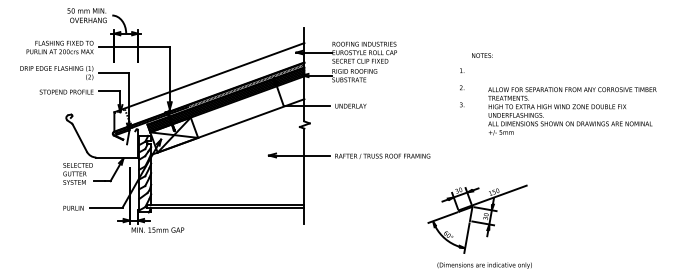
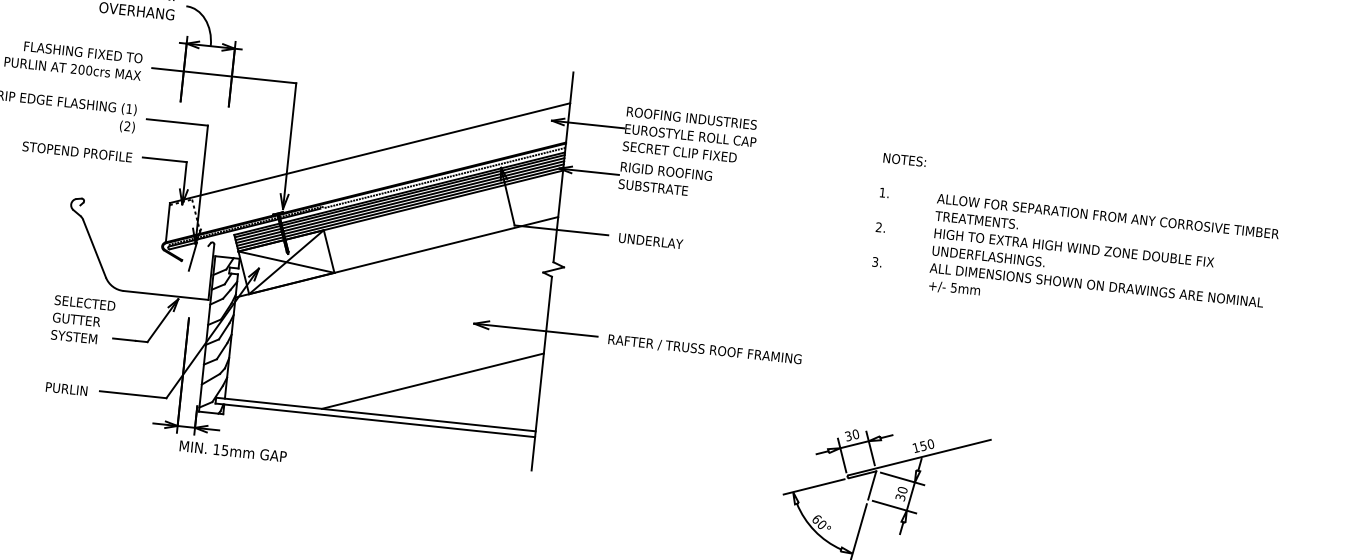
text: (482, 55) -> (904, 159), moved
text: (572, 111) -> (1103, 260), moved
line: (251, 185) -> (432, 380), added

